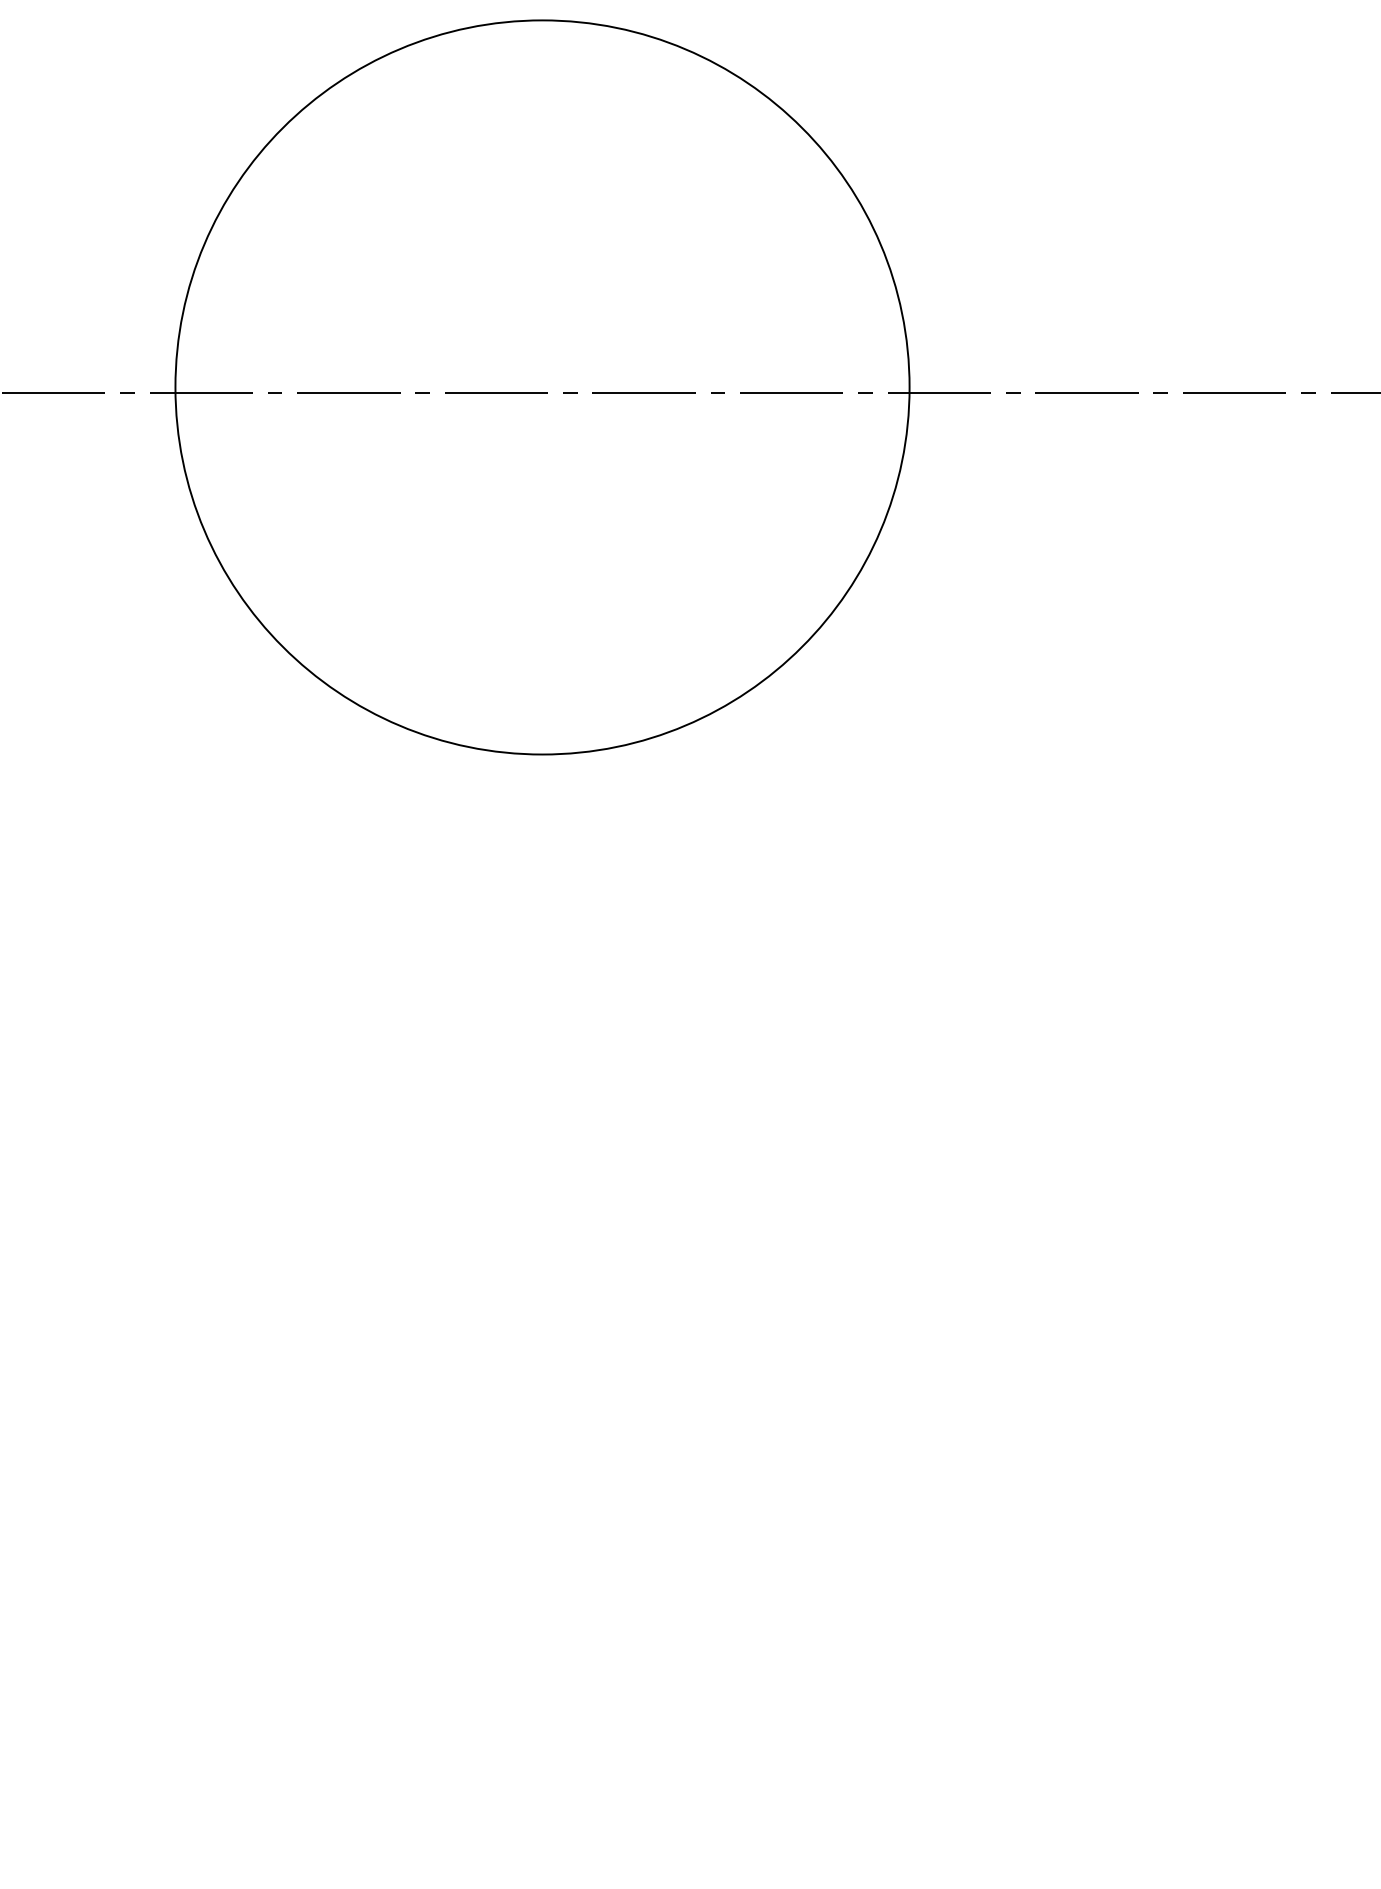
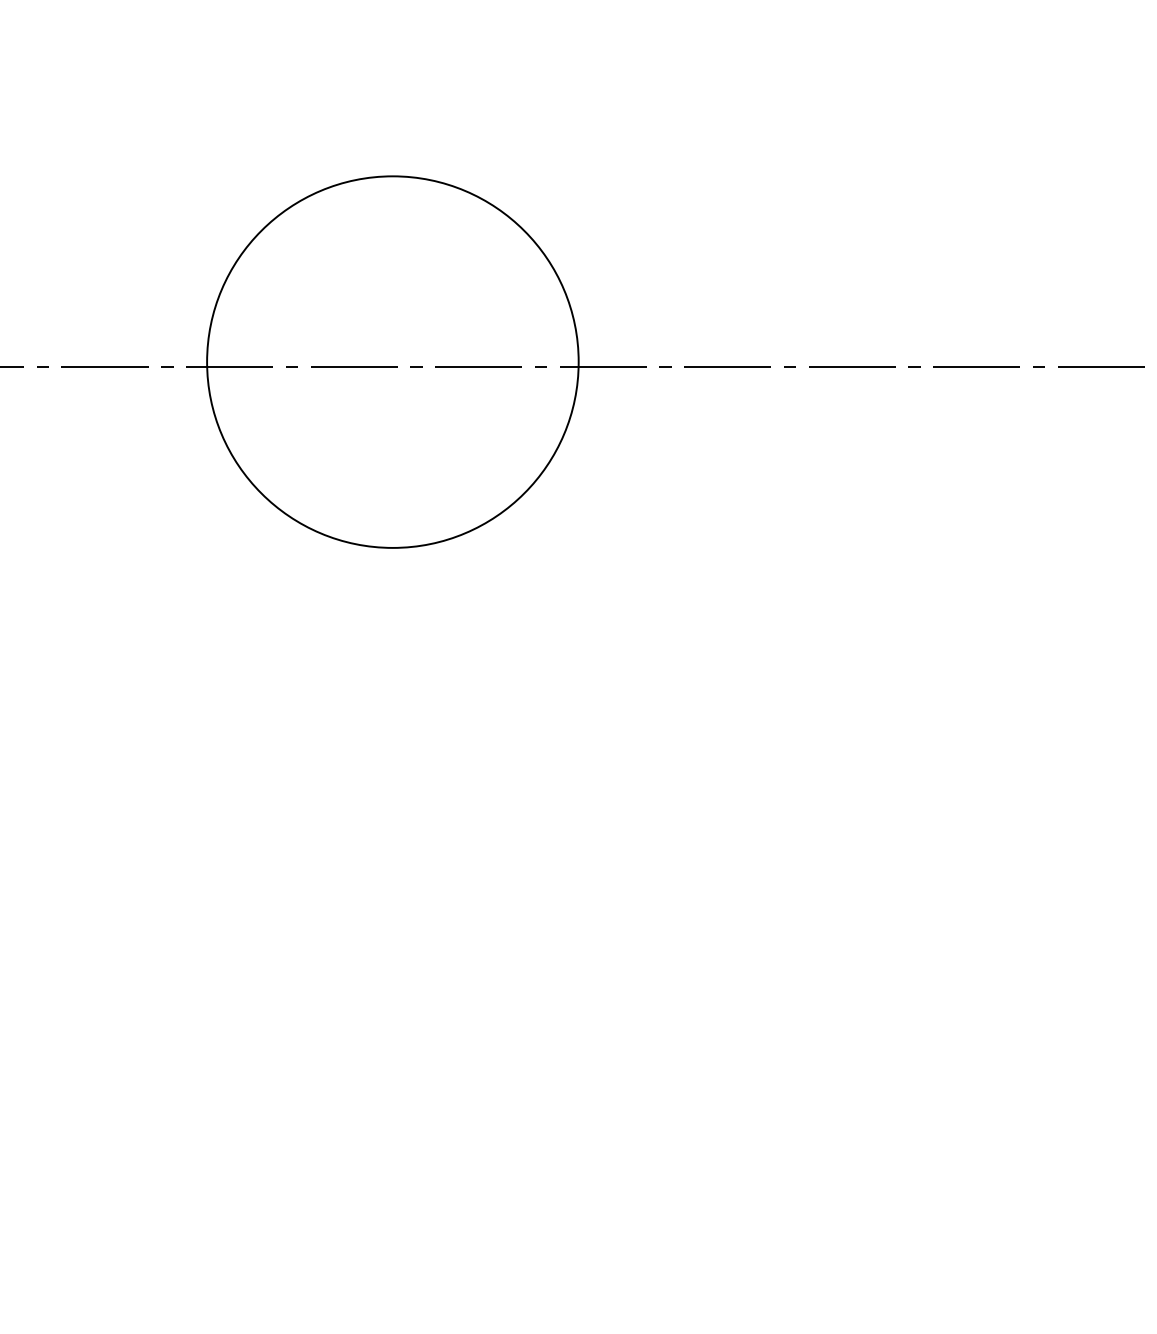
circle: (542, 387) -> (392, 362), size x0.6

